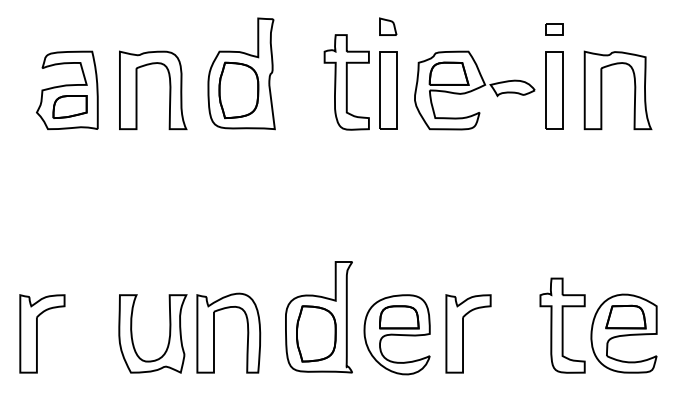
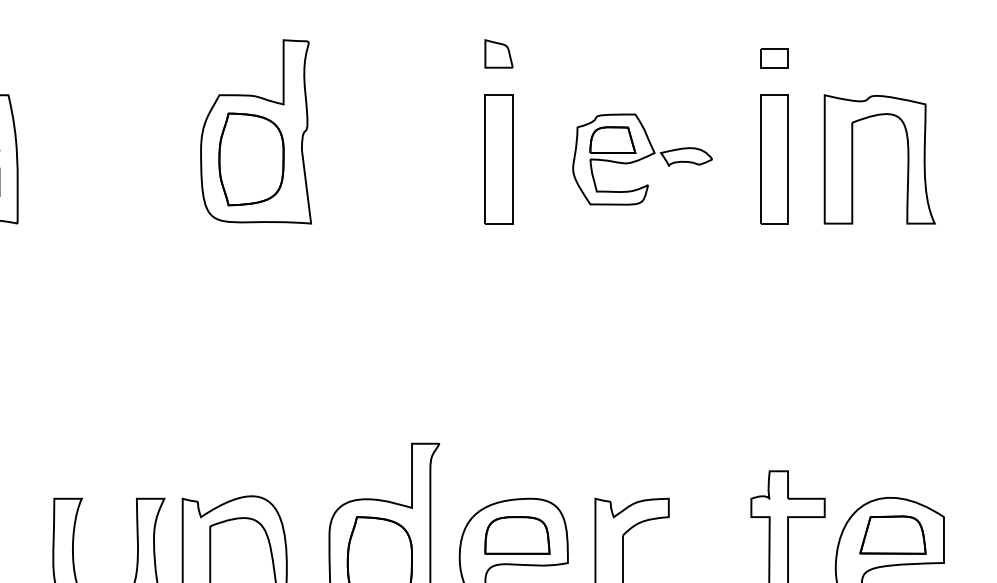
part: (346, 82) -> (429, 146), removed
part: (137, 90) -> (83, 159), removed
part: (474, 90) -> (642, 159), size x0.7

